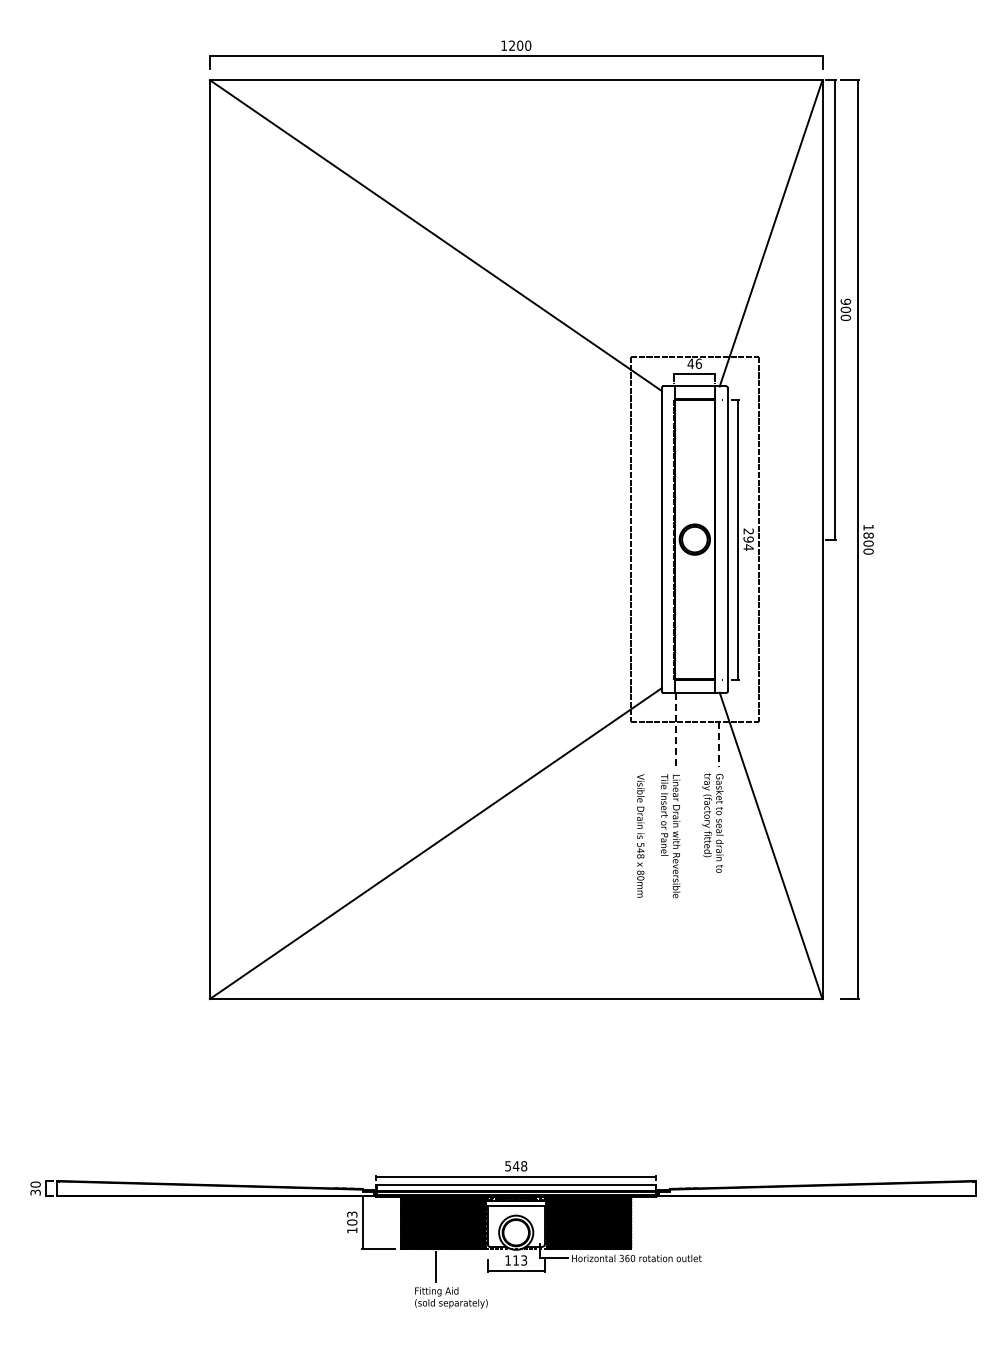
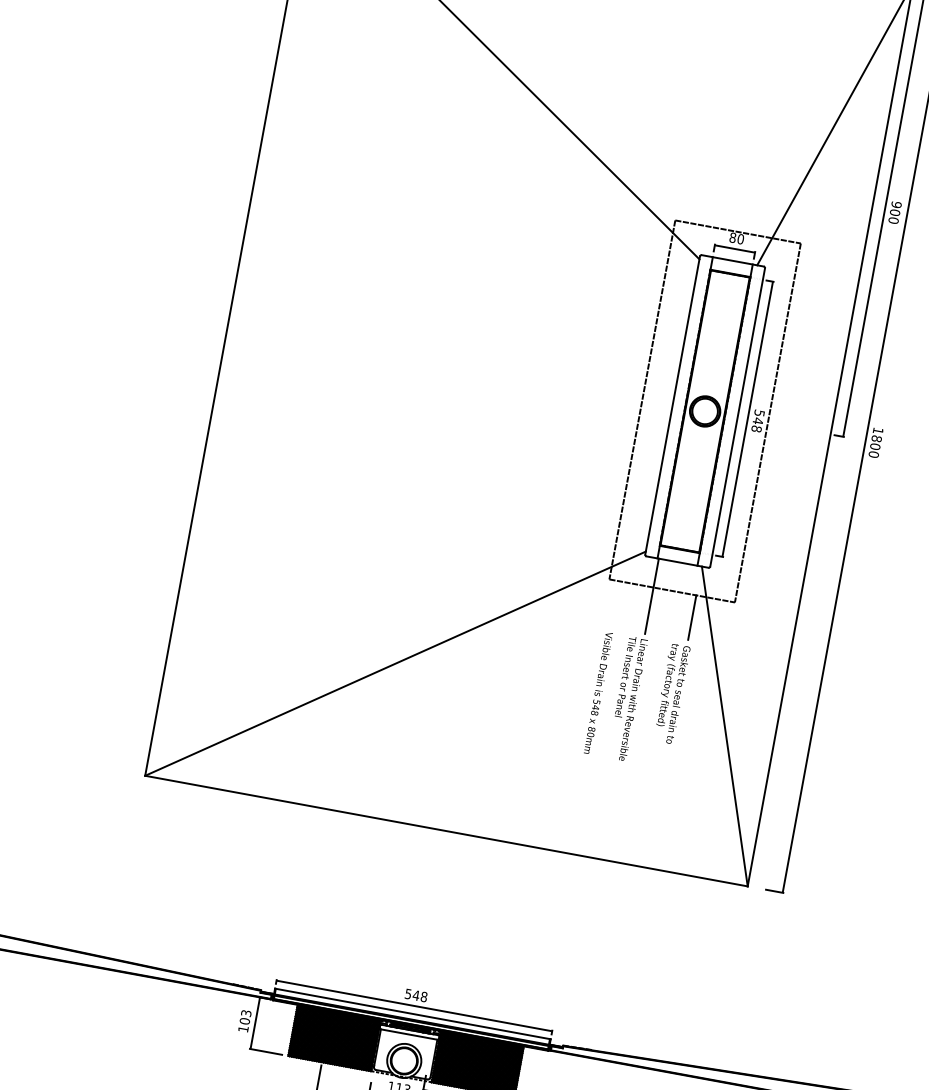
text: (694, 363) -> (736, 238), 46 -> 80
text: (748, 539) -> (757, 421), 294 -> 548
line: (675, 731) -> (651, 596), dashed -> solid
line: (719, 744) -> (692, 617), dashed -> solid

